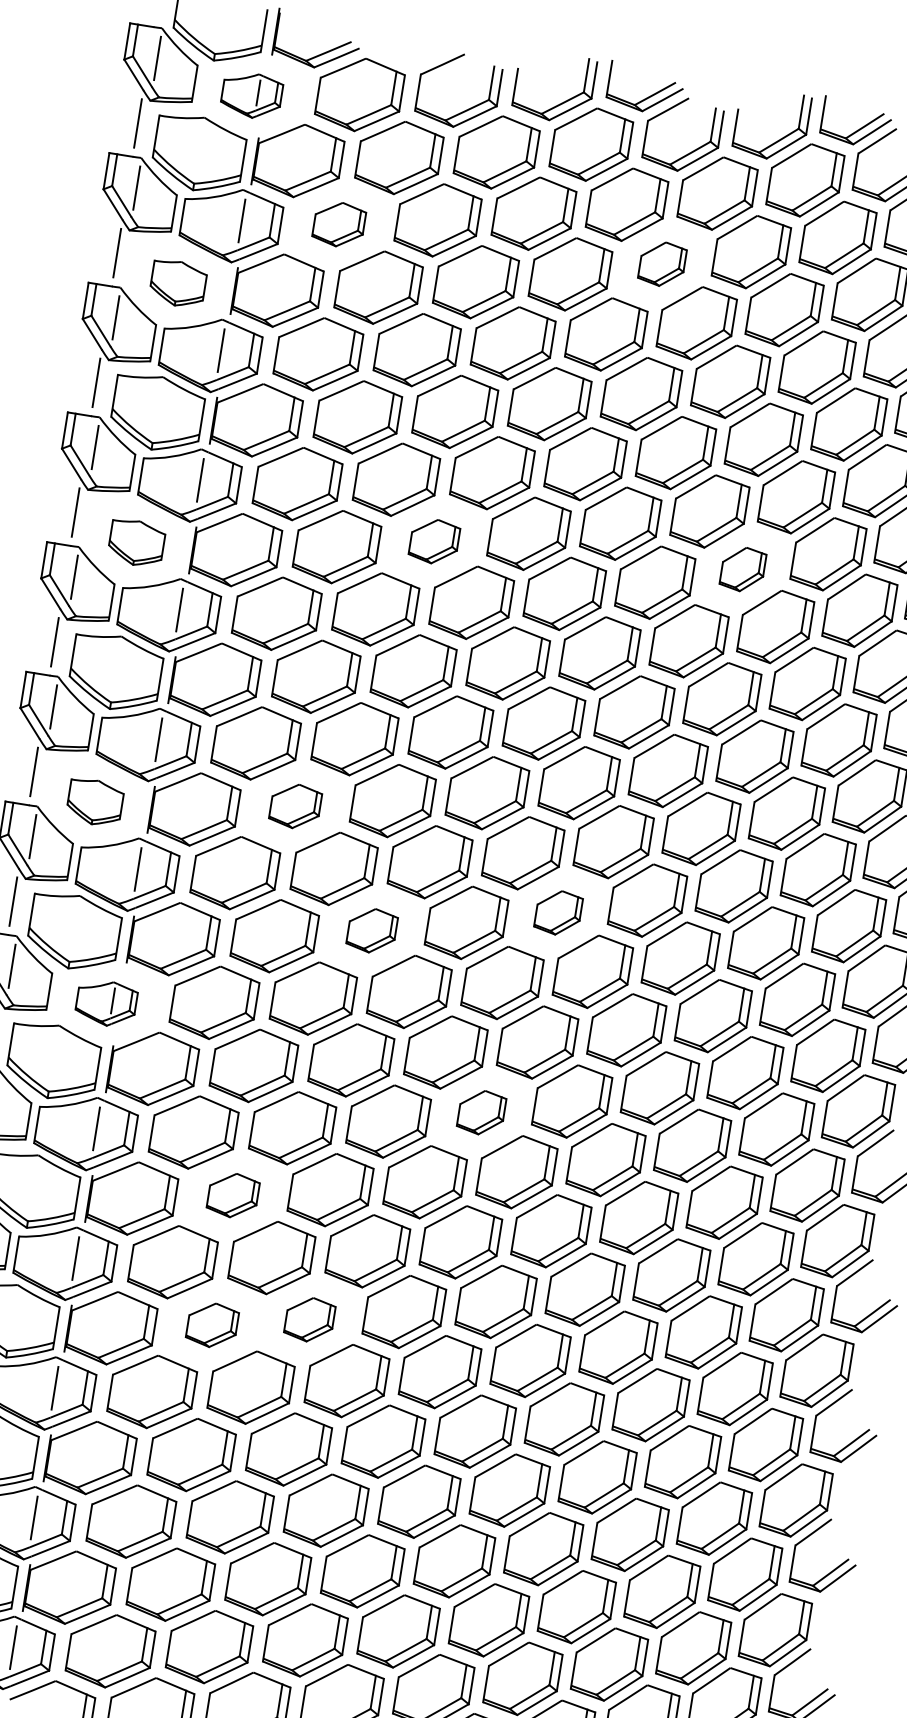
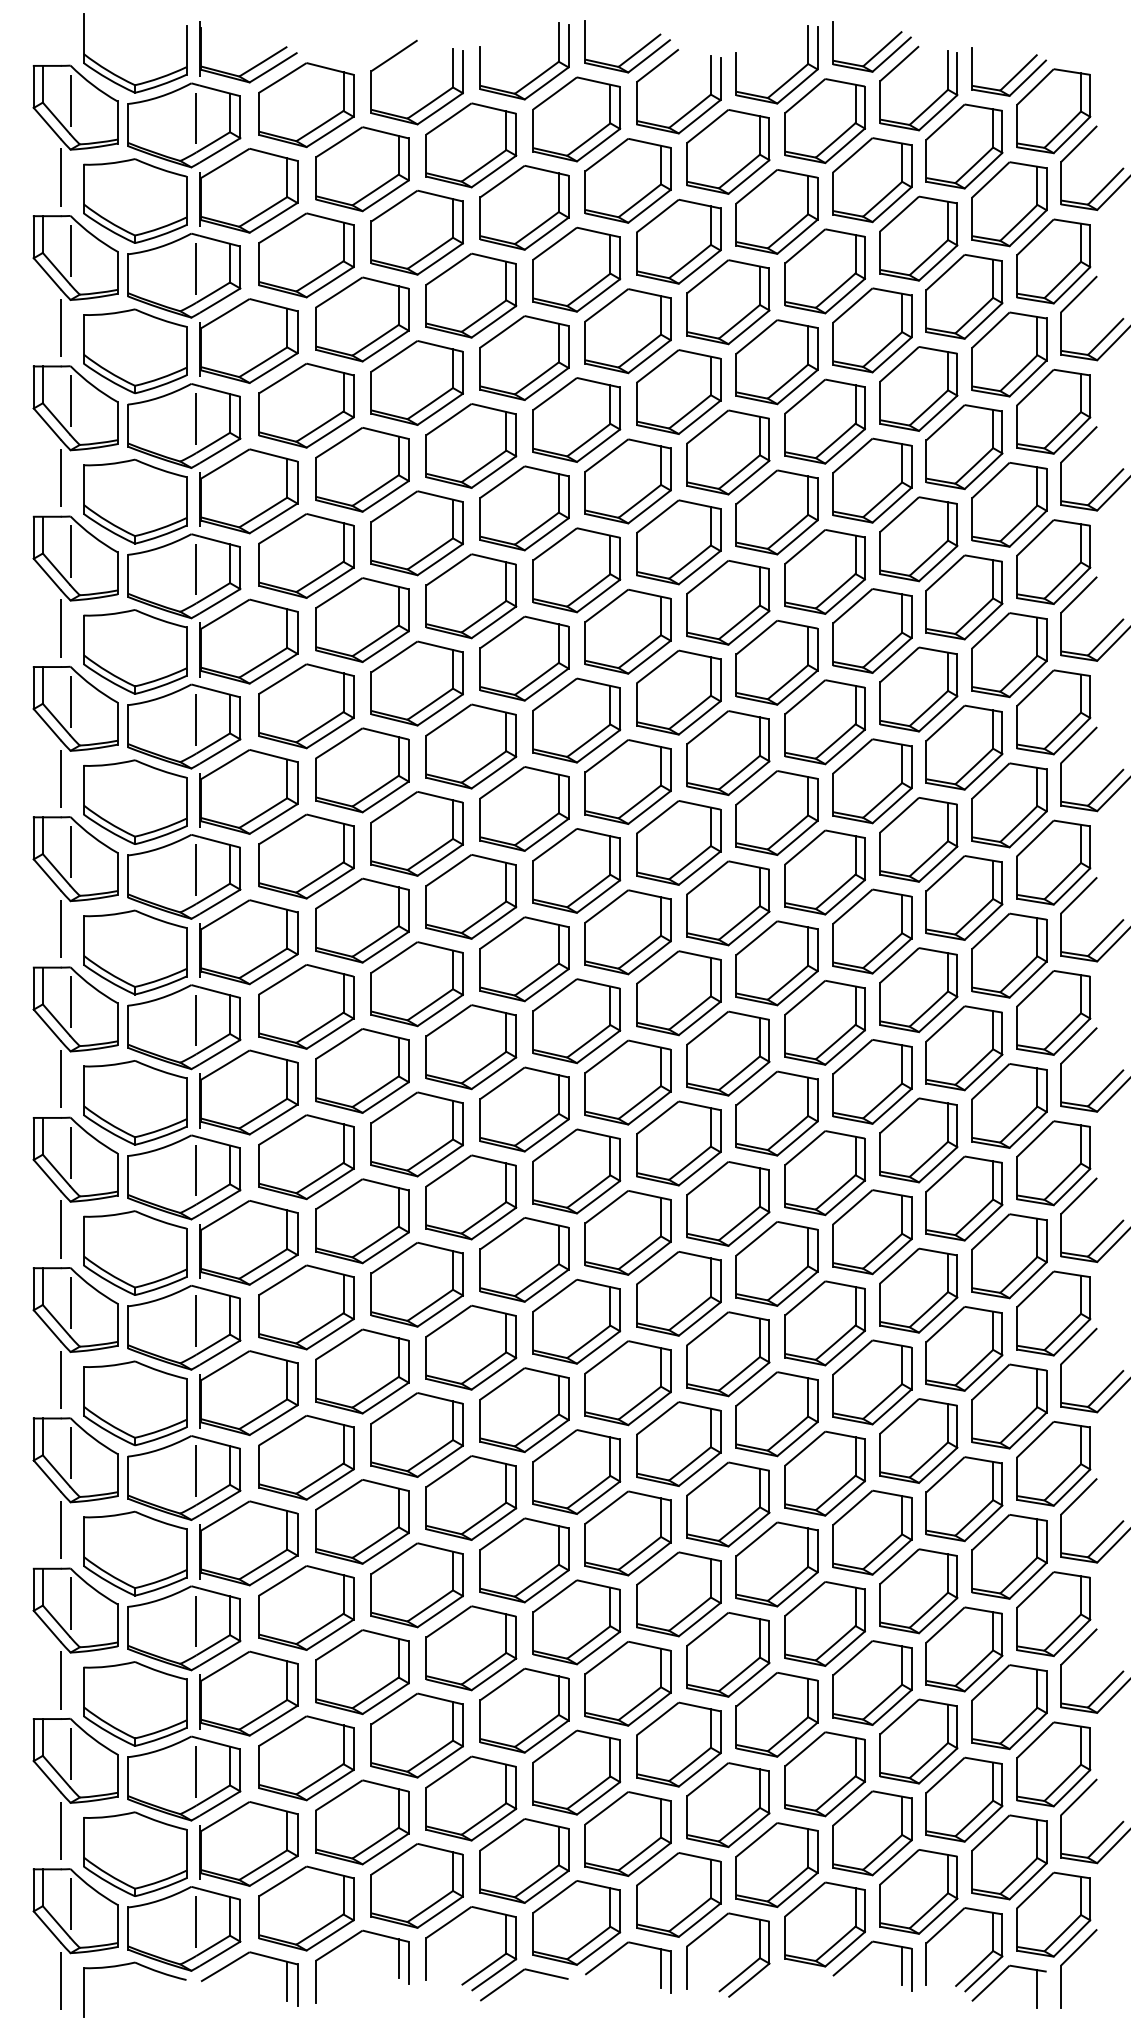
part: (251, 95) -> (184, 125), size x1.67
part: (339, 224) -> (306, 255), size x1.67
part: (662, 264) -> (678, 241), size x1.67
part: (178, 283) -> (135, 351), size x1.67
part: (434, 541) -> (471, 596), size x1.67
part: (137, 542) -> (135, 651), size x1.67
part: (742, 568) -> (824, 571), size x1.67
part: (95, 802) -> (135, 952), size x1.67
part: (295, 806) -> (362, 920), size x1.67
part: (558, 912) -> (678, 993), size x1.67
part: (372, 930) -> (471, 1047), size x1.67
part: (106, 1003) -> (184, 1177), size x1.67
part: (481, 1112) -> (627, 1232), size x1.67
part: (233, 1195) -> (362, 1371), size x1.67
part: (310, 1319) -> (471, 1497), size x1.67
part: (212, 1324) -> (362, 1521), size x1.67

